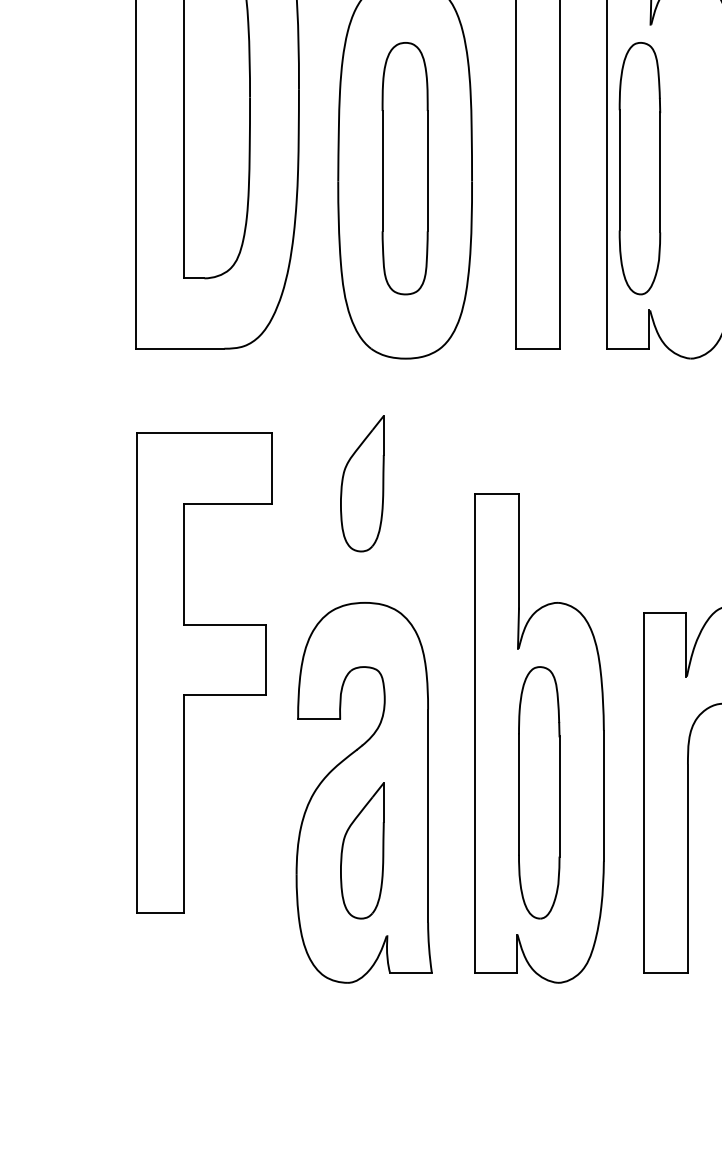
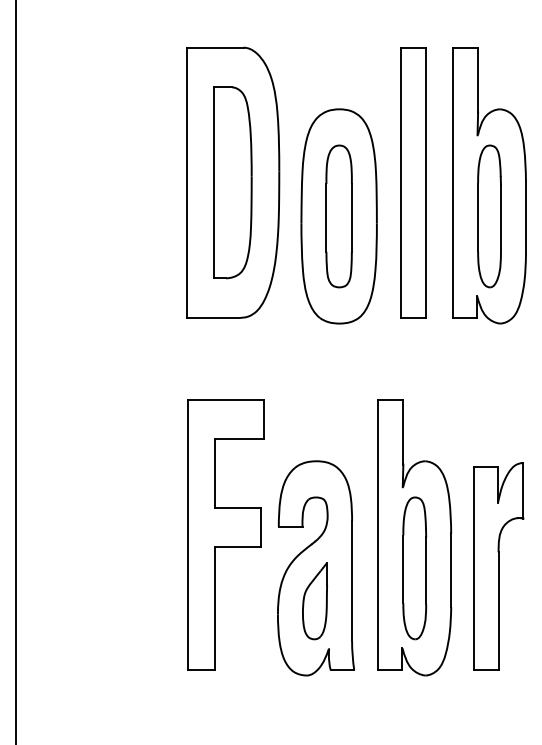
part: (639, 168) -> (489, 216), moved
part: (361, 484) -> (314, 394), removed
part: (203, 672) -> (225, 534), moved

